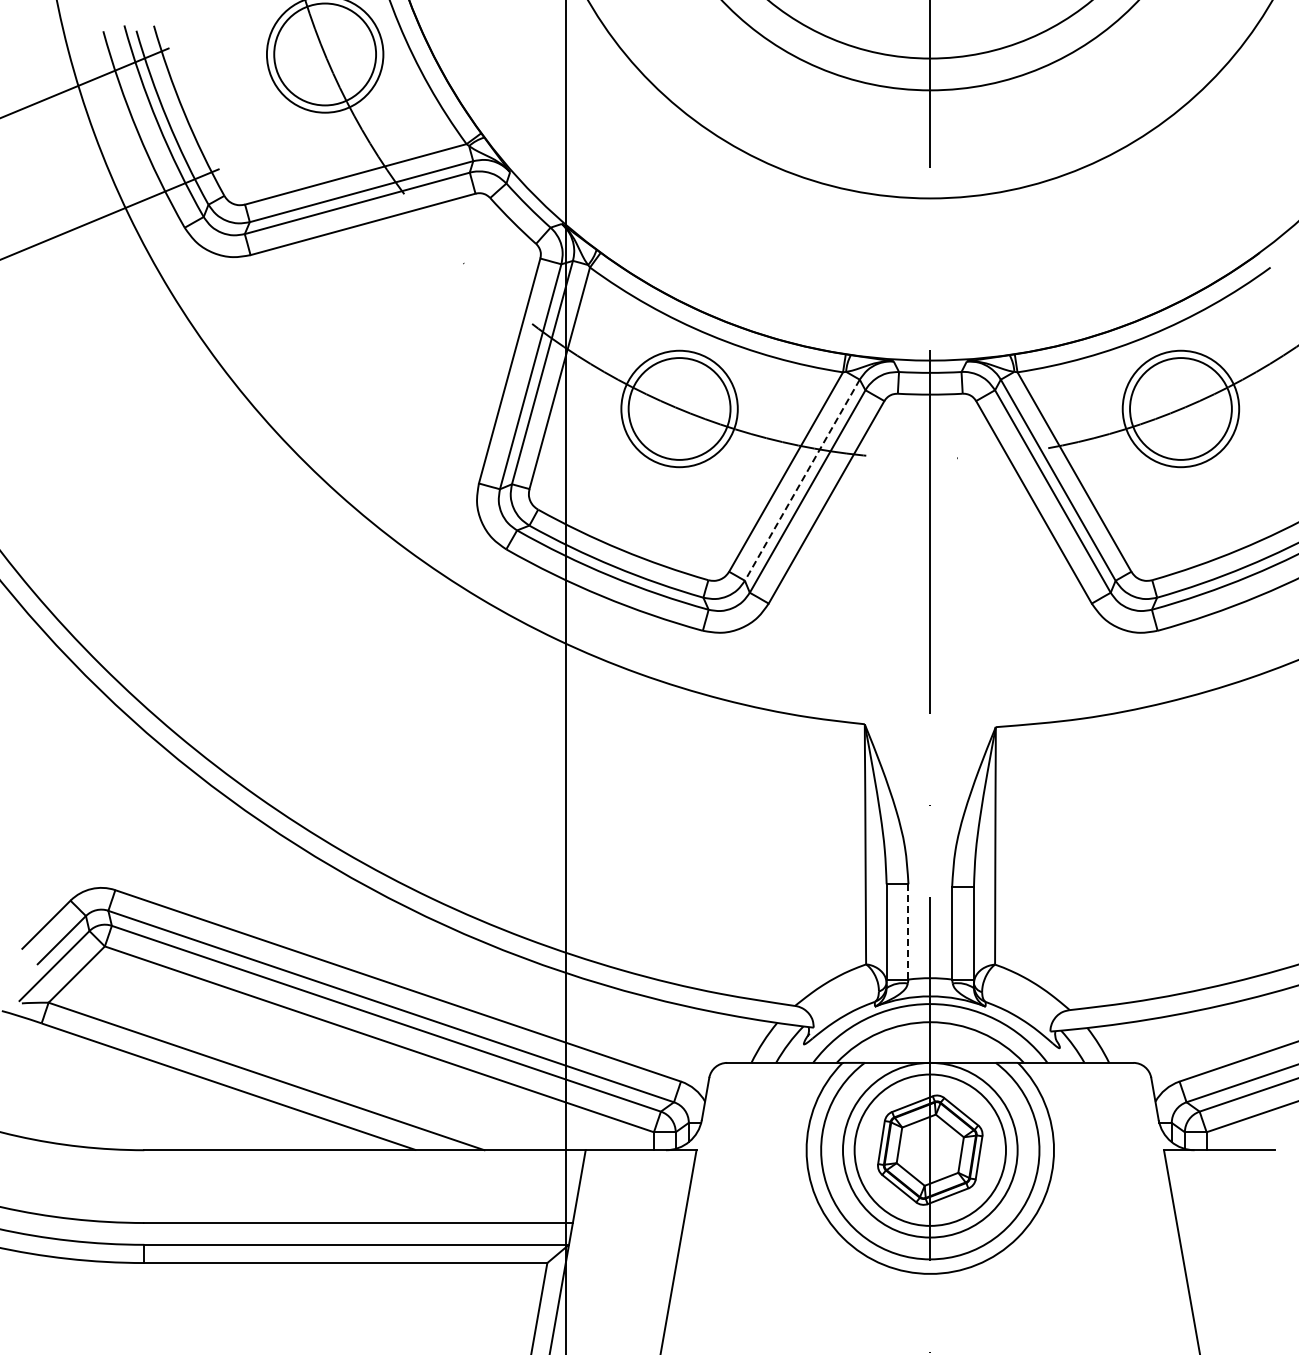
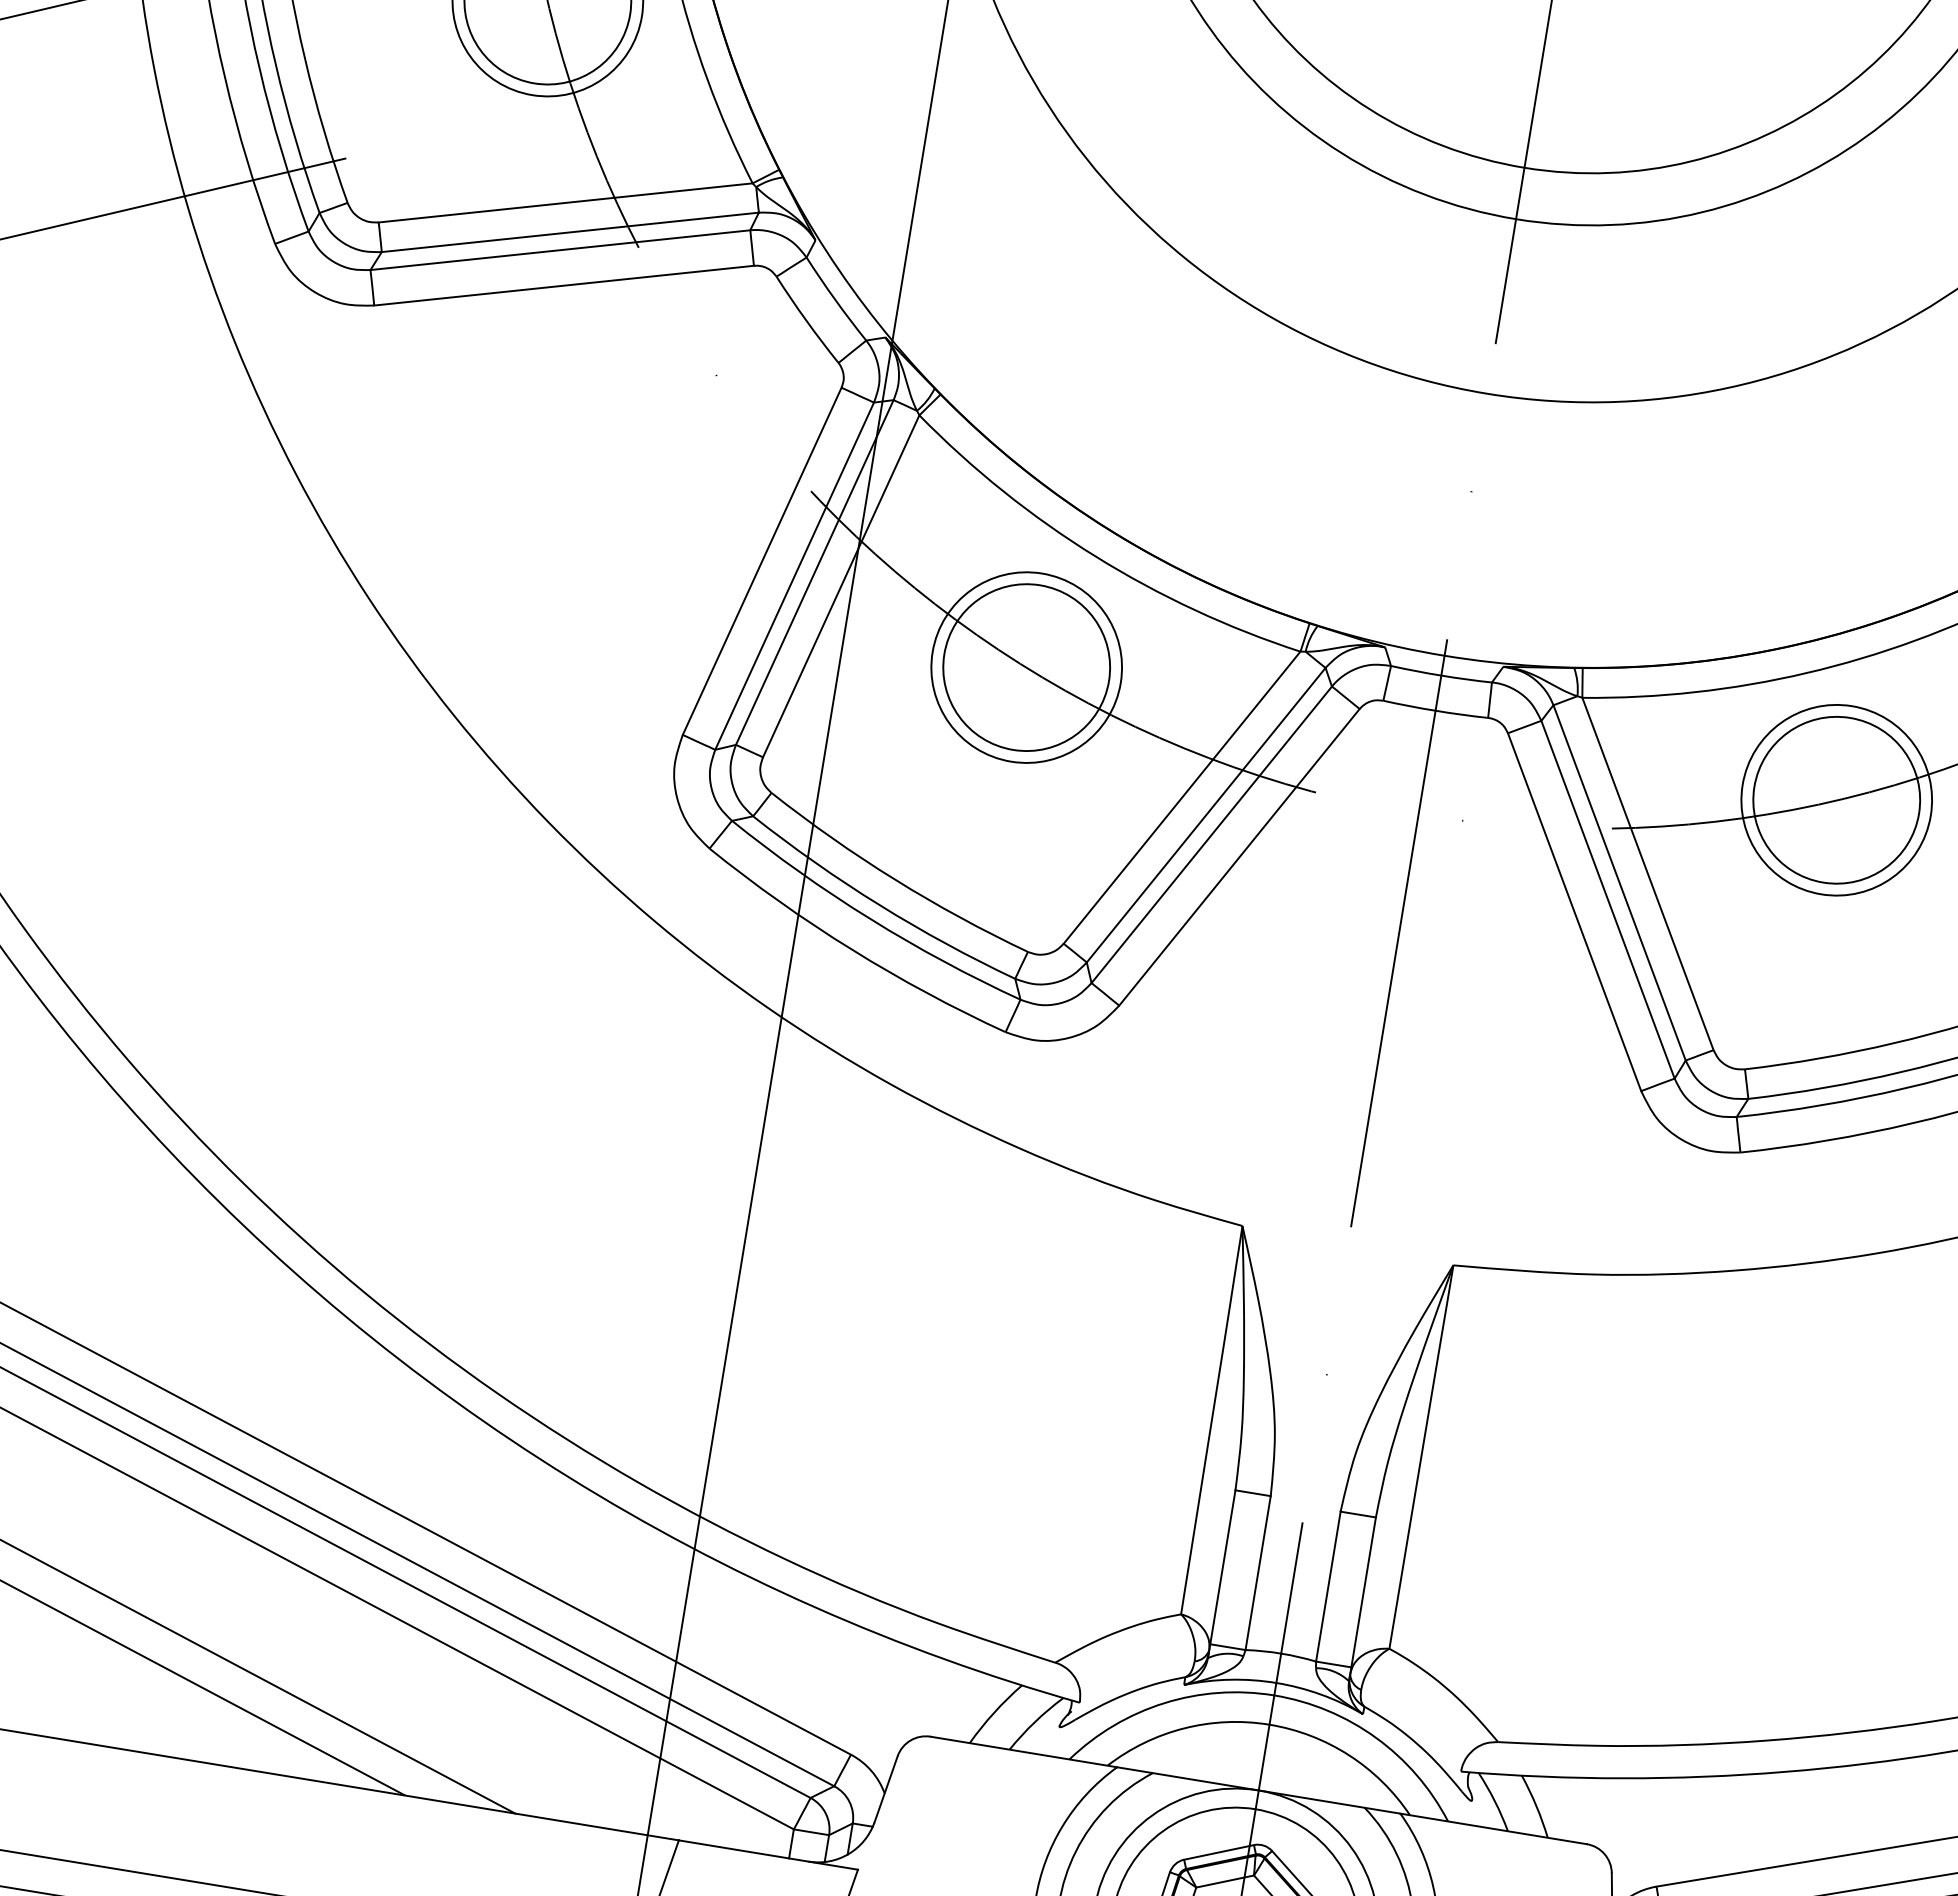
line: (802, 480) -> (1206, 815), dashed -> solid
line: (908, 931) -> (1258, 1572), dashed -> solid

